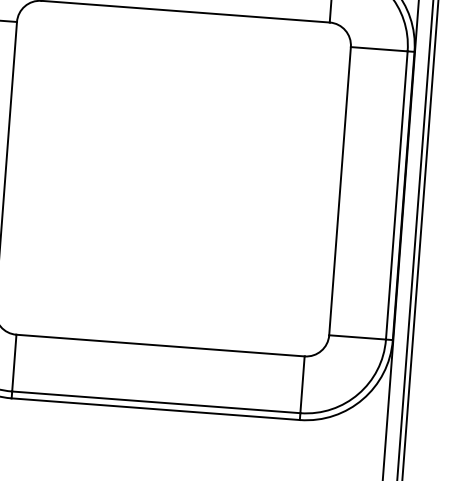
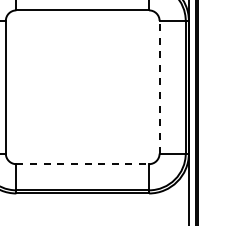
line: (339, 189) -> (159, 86), solid -> dashed
line: (162, 346) -> (83, 164), solid -> dashed

